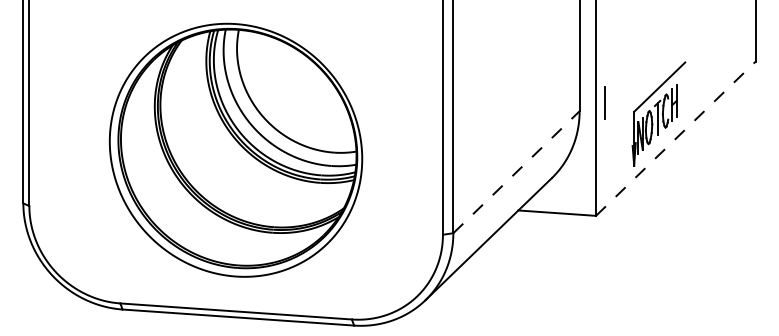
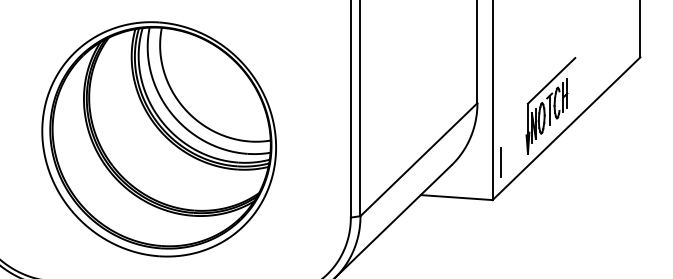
line: (604, 102) -> (500, 161), moved
line: (675, 138) -> (566, 128), dashed -> solid
line: (516, 172) -> (418, 159), dashed -> solid

